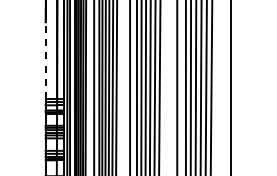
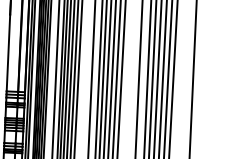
line: (45, 60) -> (8, 52), dashed -> solid

